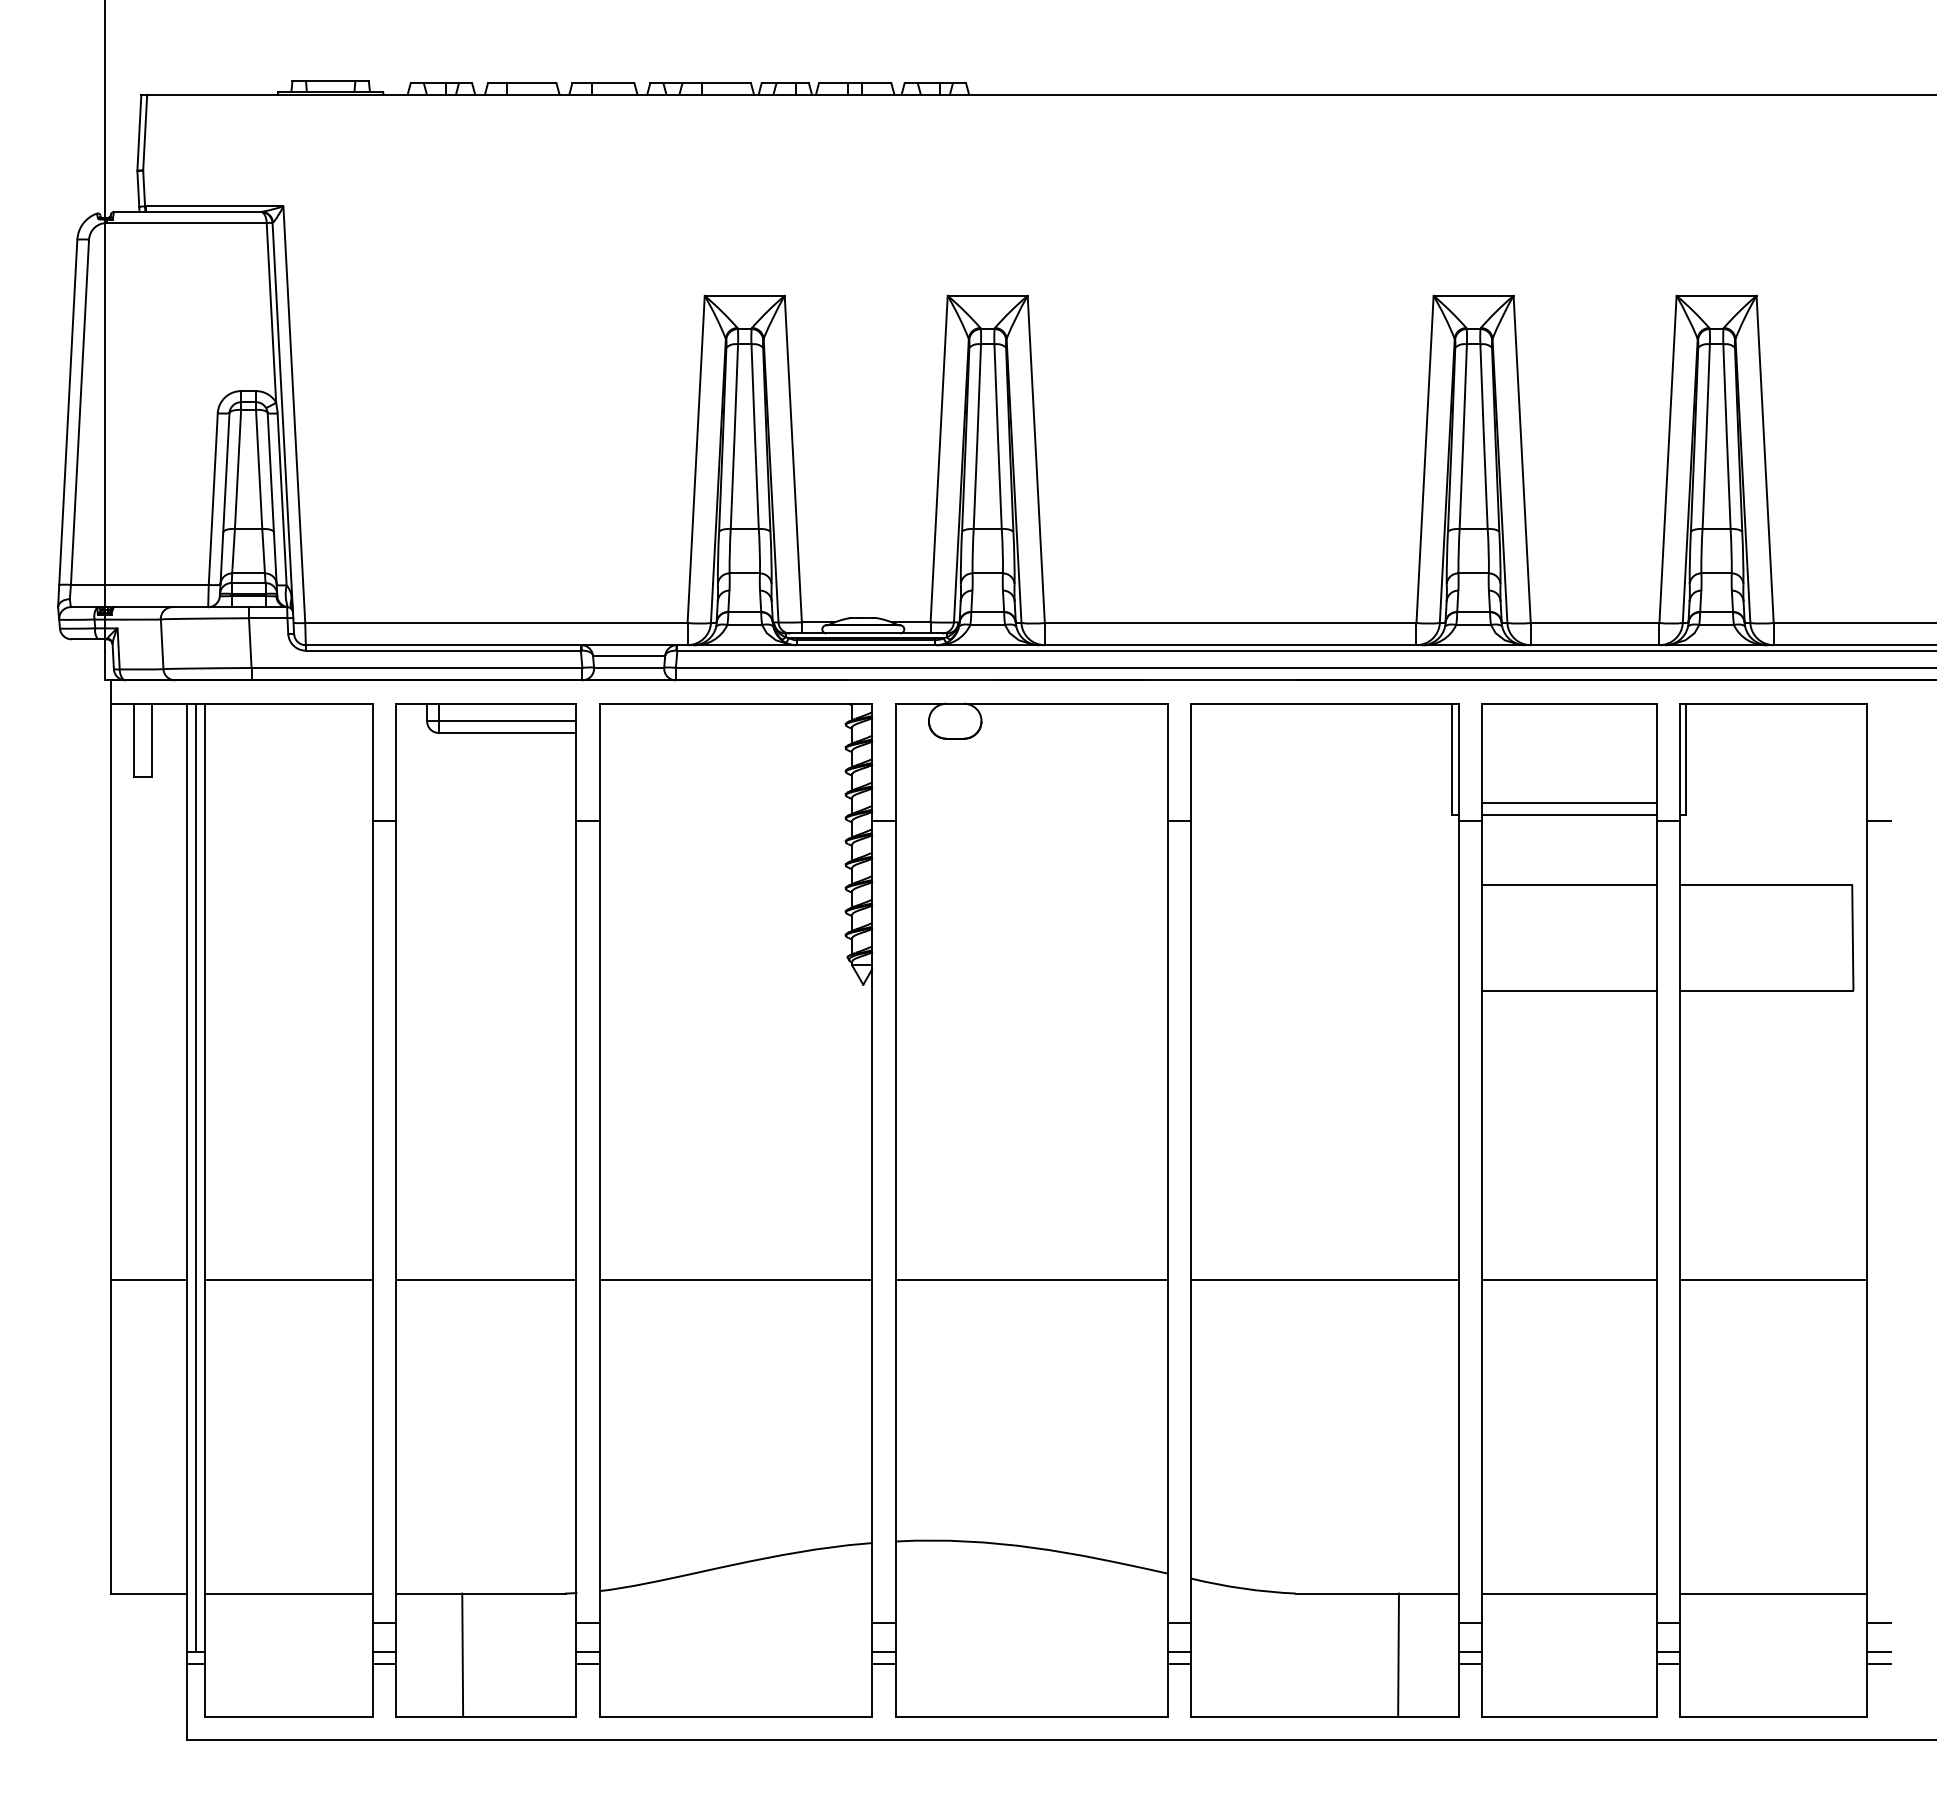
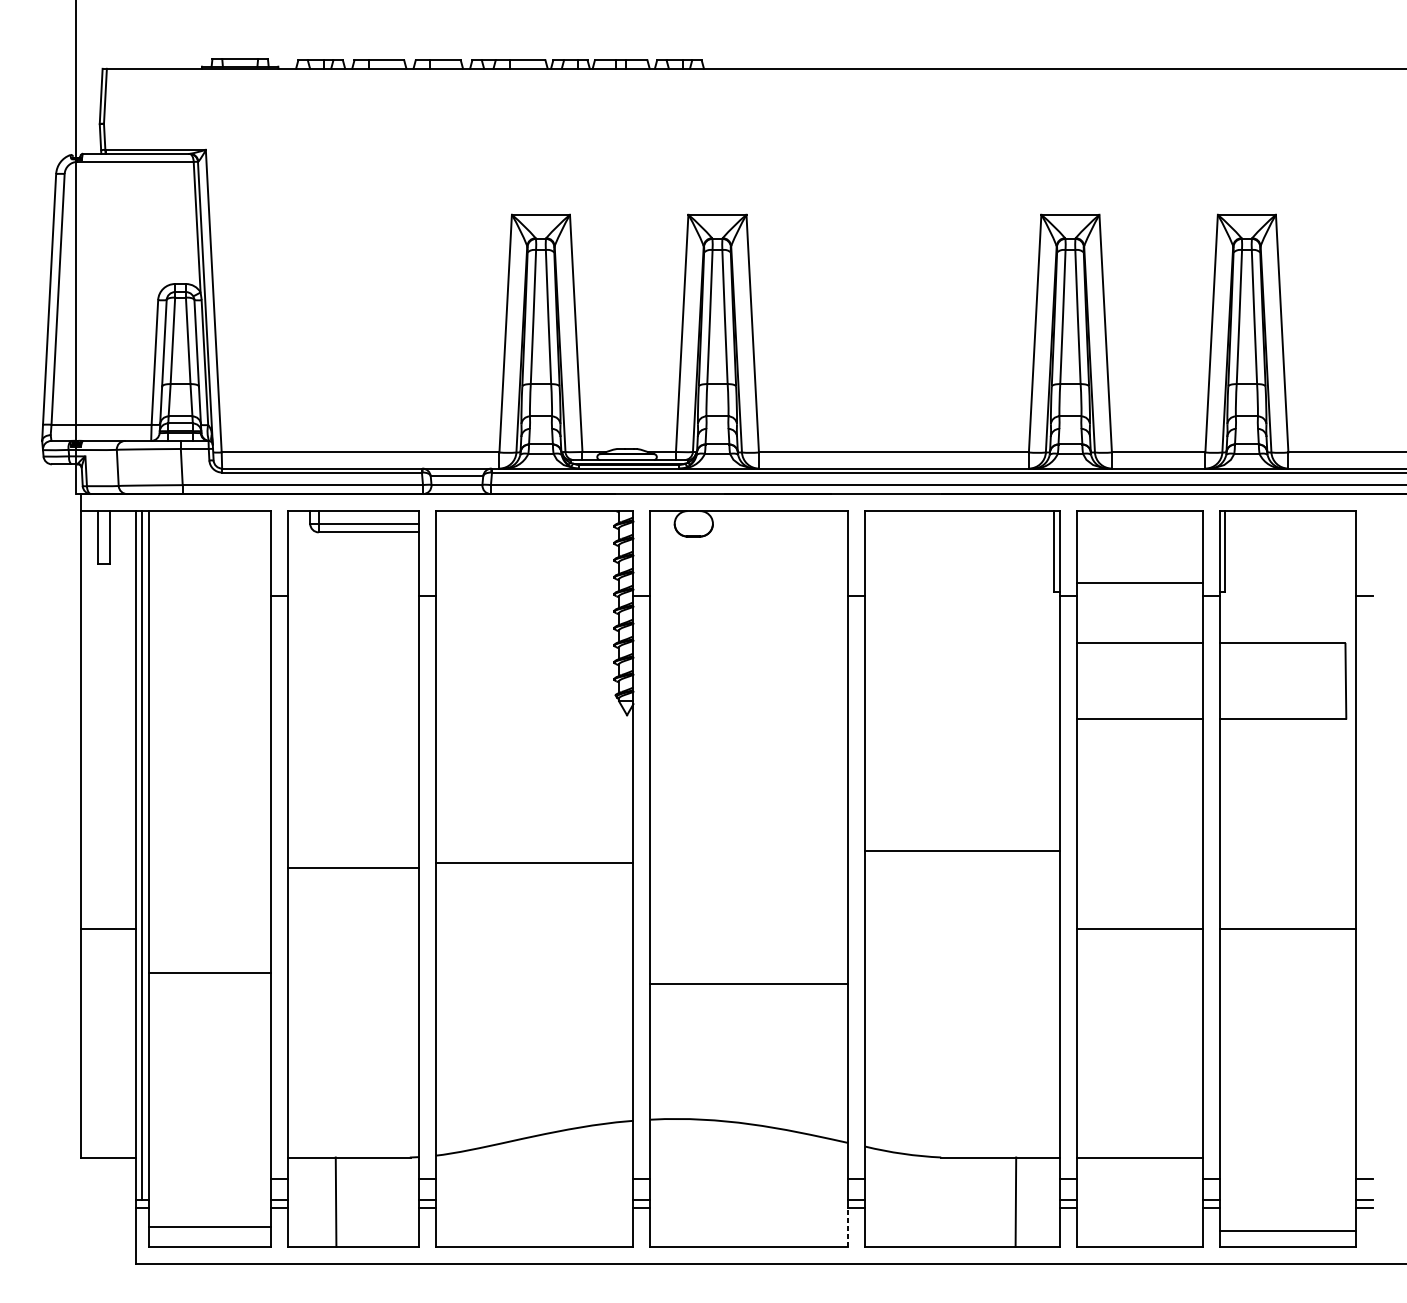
line: (1569, 814) -> (1140, 591), removed
line: (288, 1279) -> (209, 972), moved
line: (486, 1279) -> (353, 868), moved
line: (735, 1279) -> (534, 863), moved
line: (1031, 1279) -> (749, 983), moved
line: (1324, 1279) -> (962, 850), moved
line: (288, 1593) -> (209, 1226), moved
line: (1773, 1593) -> (1288, 1230), moved
line: (1167, 1689) -> (848, 1227), solid -> dashed

